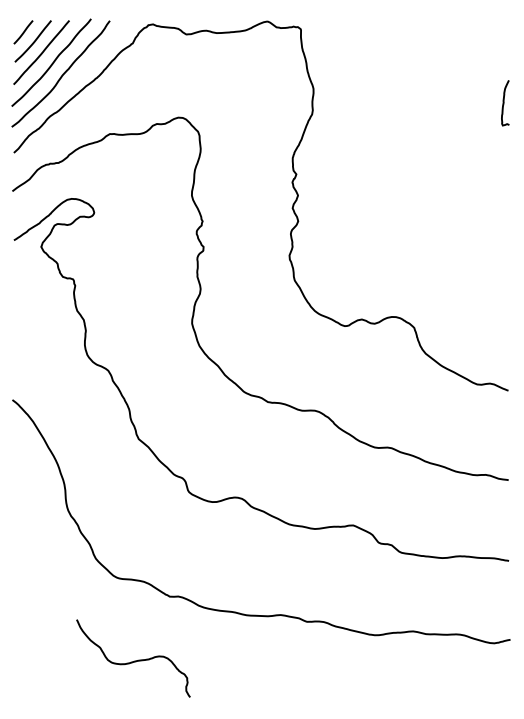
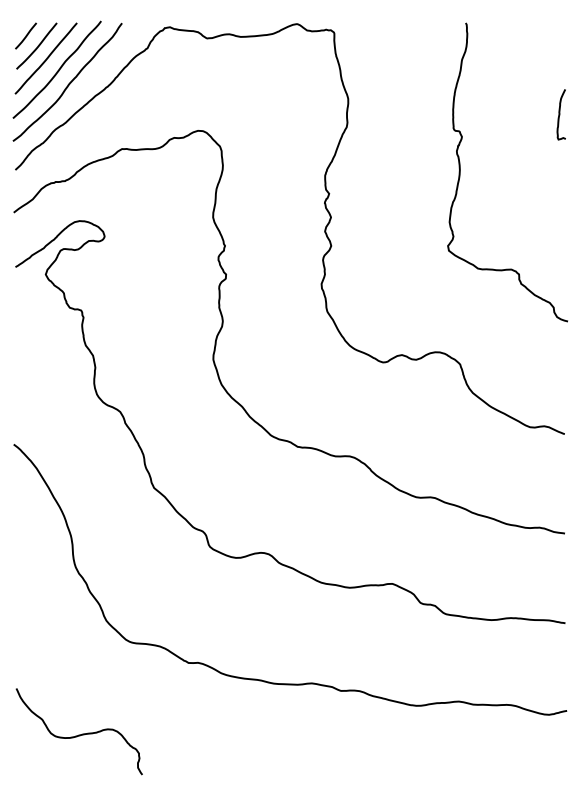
curve: (414, 154) -> (460, 171), added
curve: (134, 660) -> (80, 733), moved

